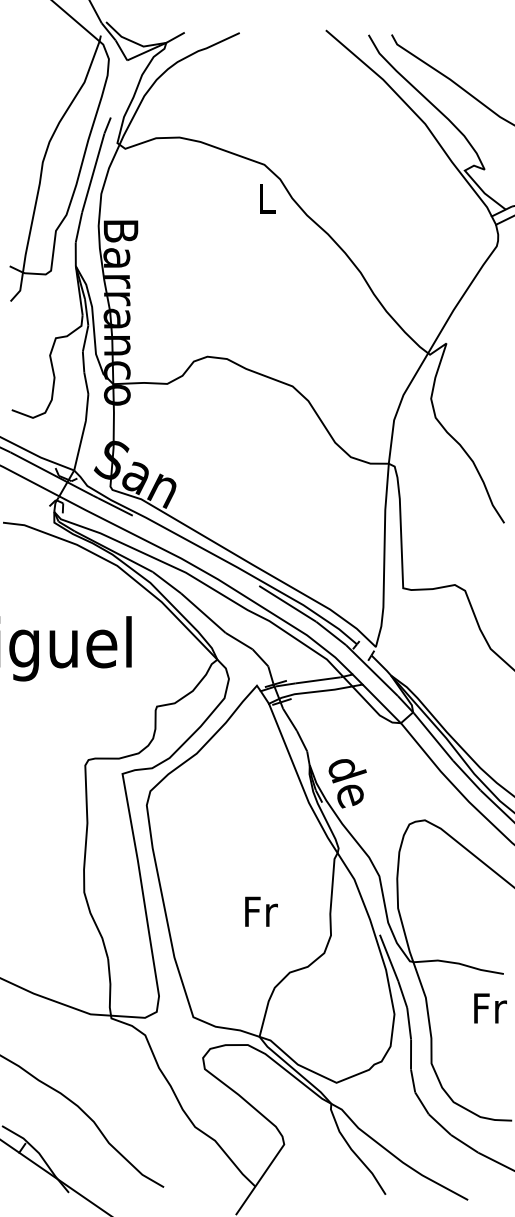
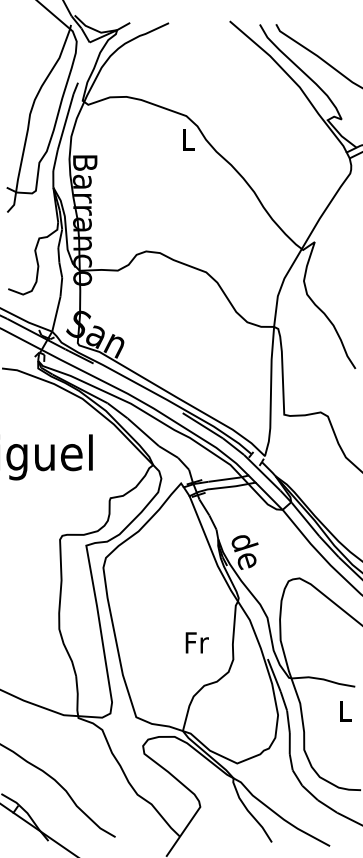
text: (260, 911) -> (196, 642), moved
text: (490, 1007) -> (345, 710), Fr -> L

